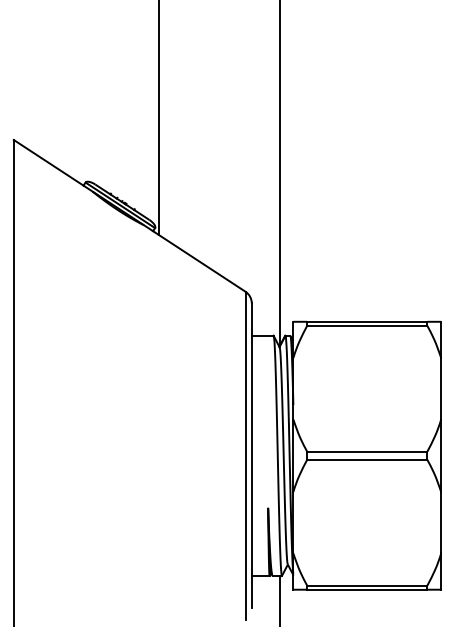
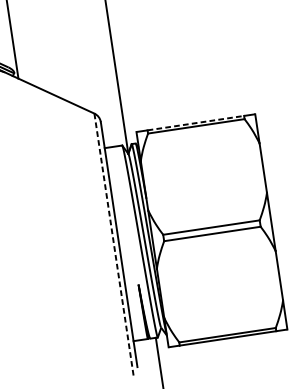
line: (367, 321) -> (196, 122), solid -> dashed
line: (245, 456) -> (114, 245), solid -> dashed

